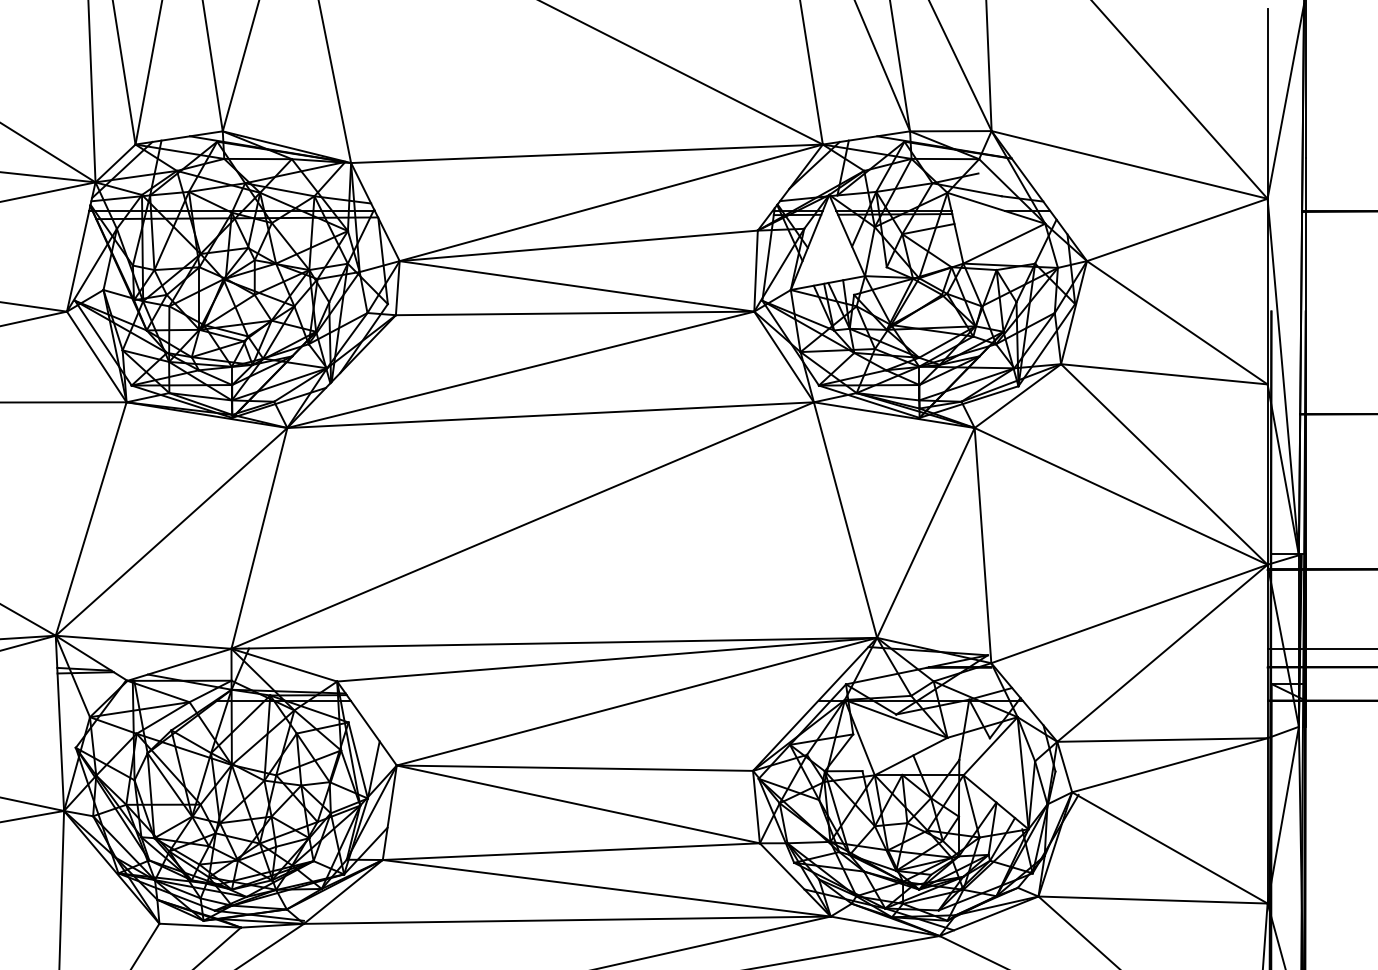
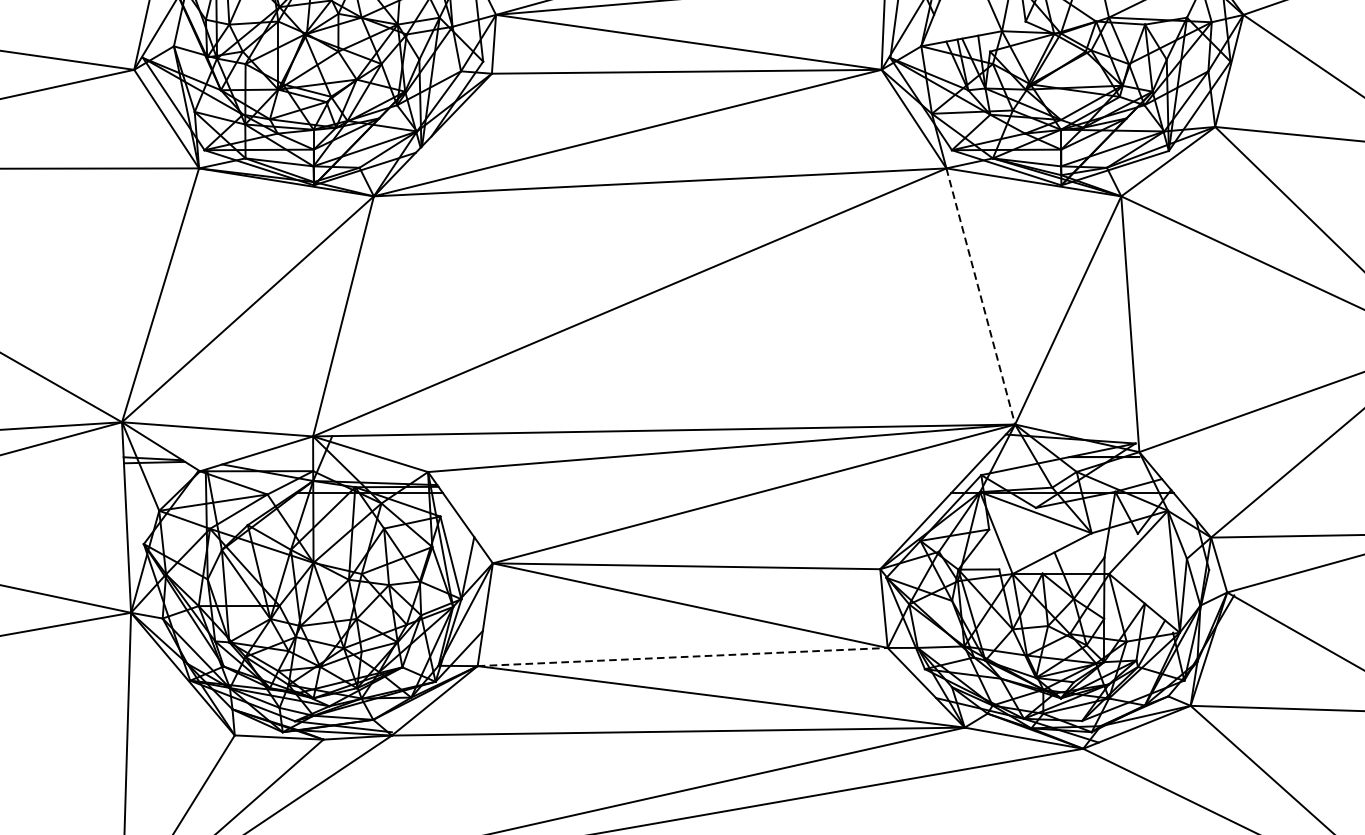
line: (845, 520) -> (980, 296), solid -> dashed
line: (571, 851) -> (682, 656), solid -> dashed

